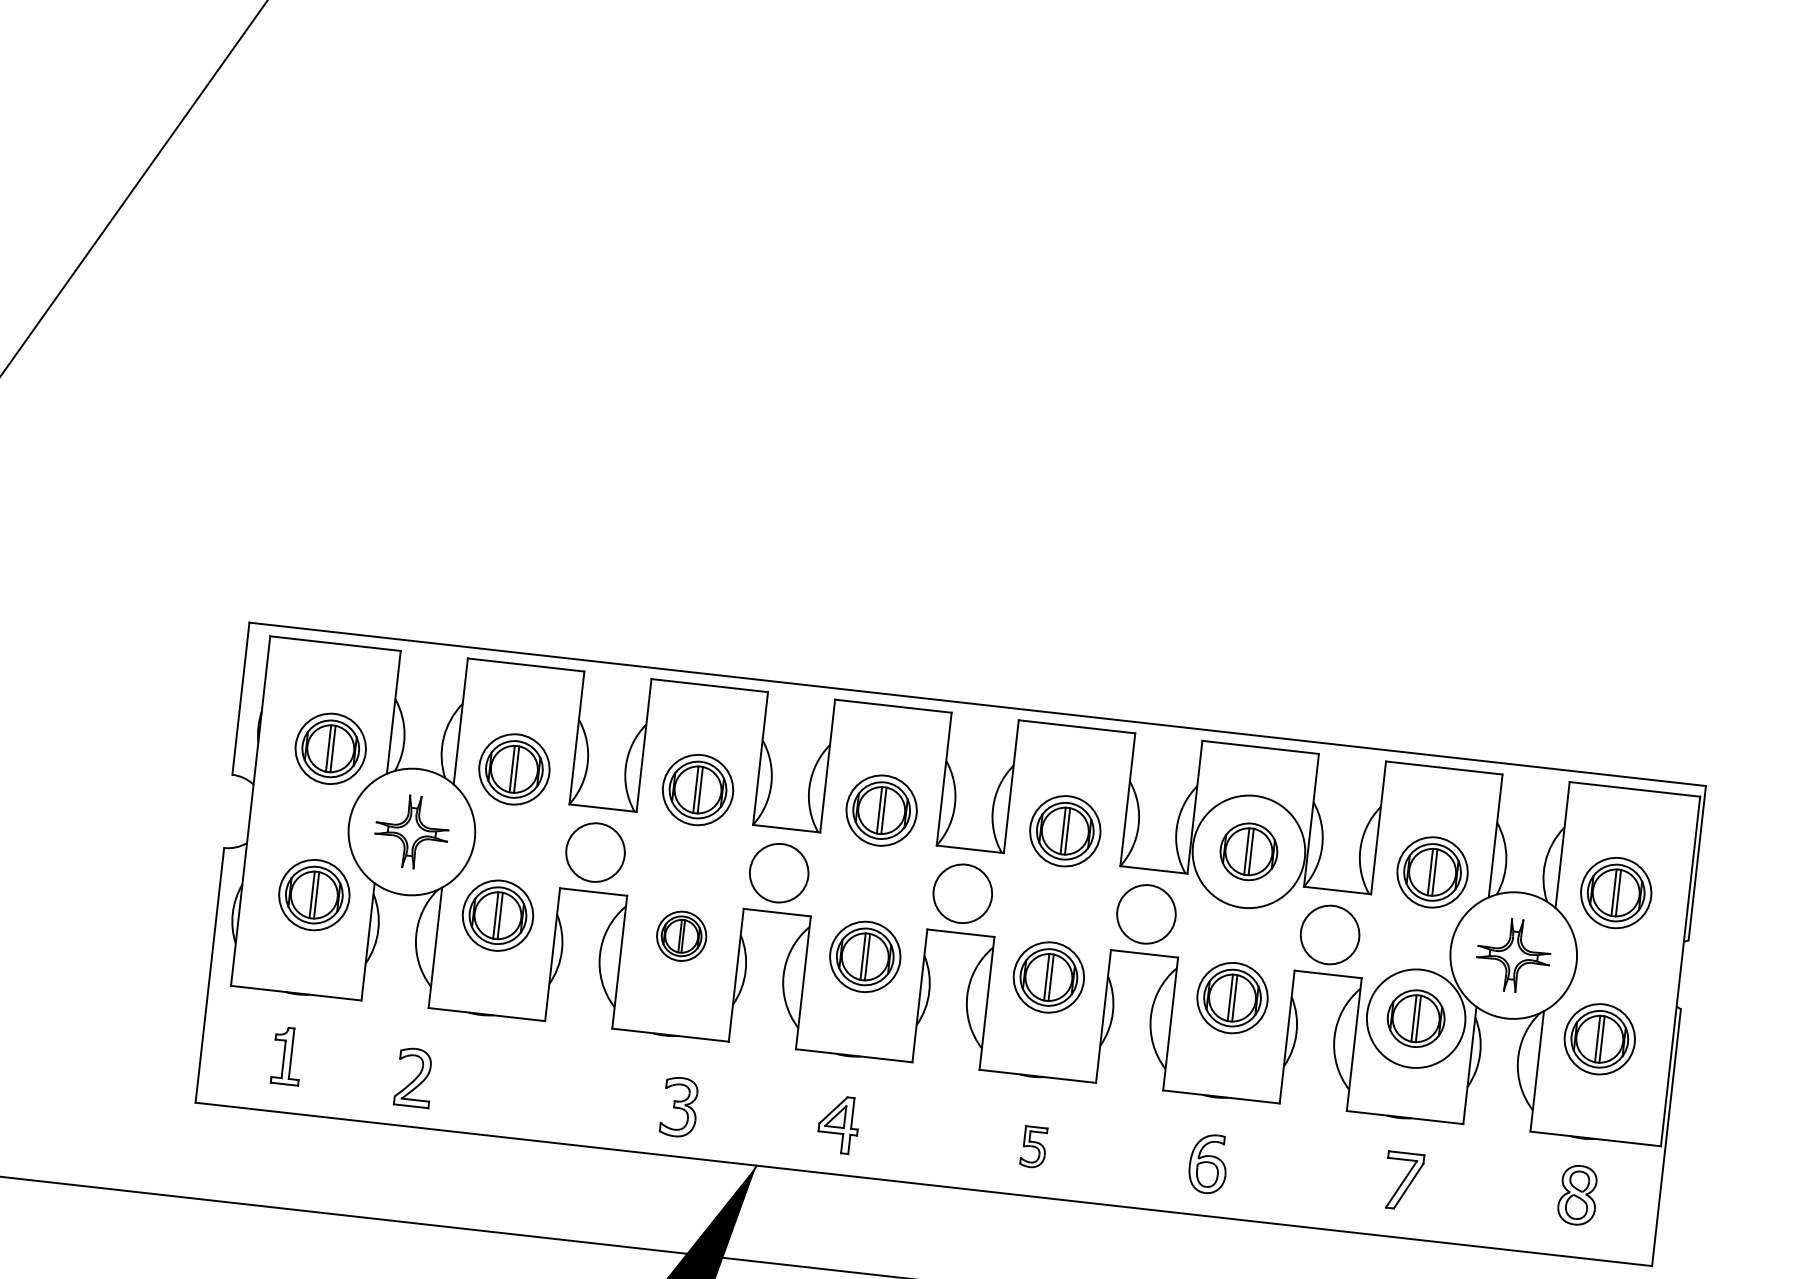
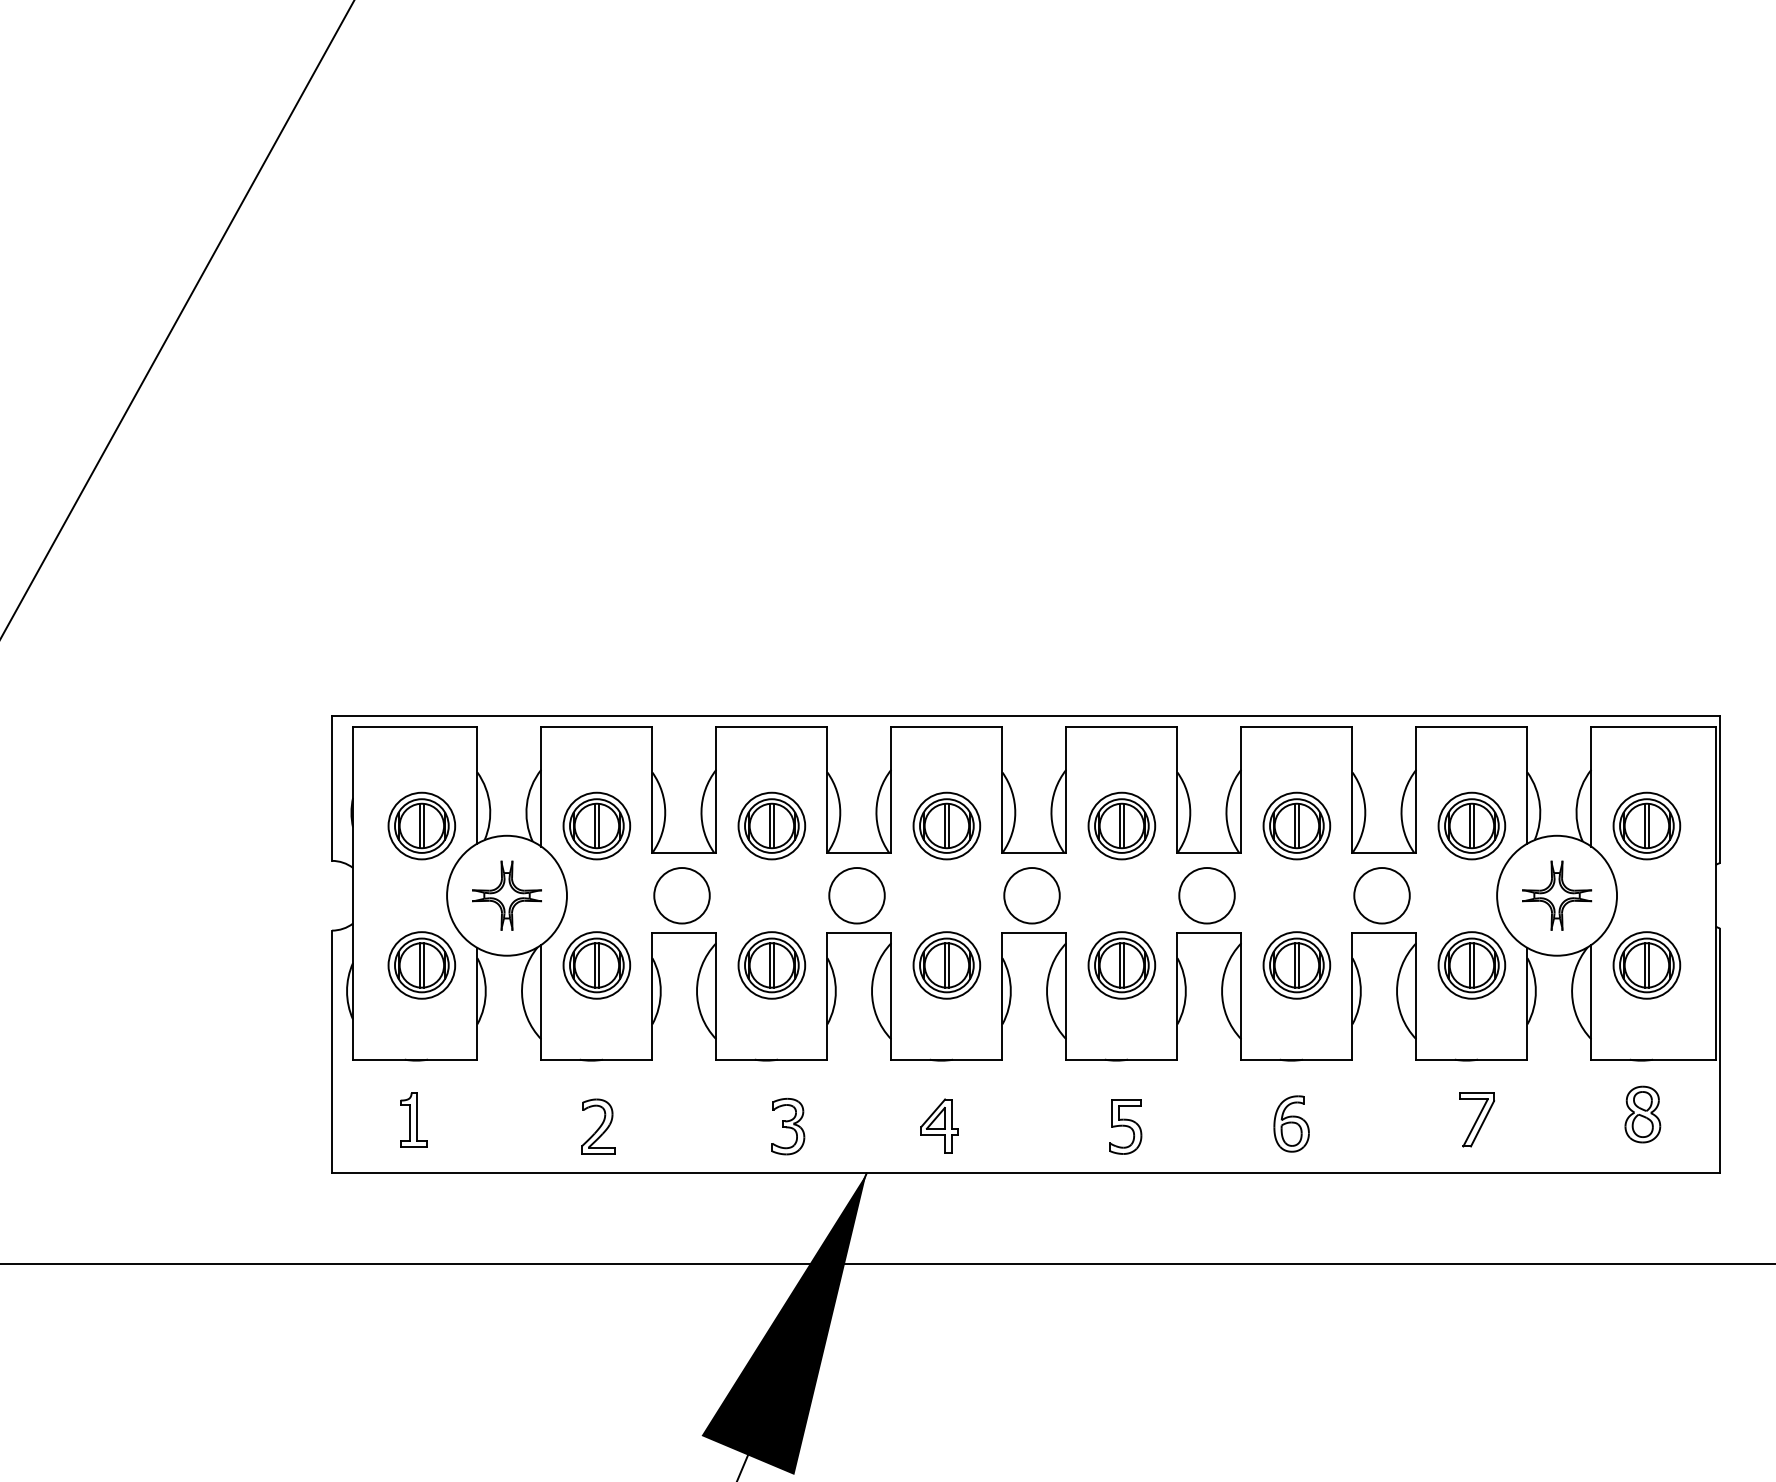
circle: (1248, 851) -> (1296, 825), size x0.62
part: (681, 936) -> (771, 965), size x1.43
circle: (1415, 1018) -> (1471, 965), size x0.71
part: (414, 1077) -> (598, 1126), moved
part: (1033, 1146) -> (1125, 1126), size x1.43

